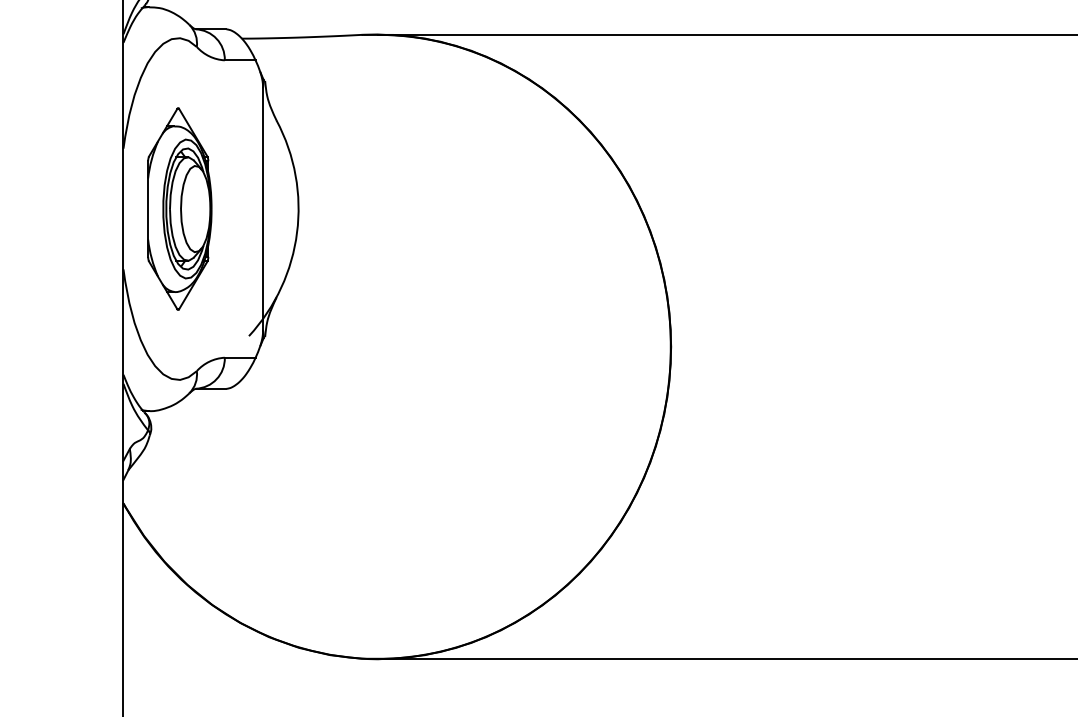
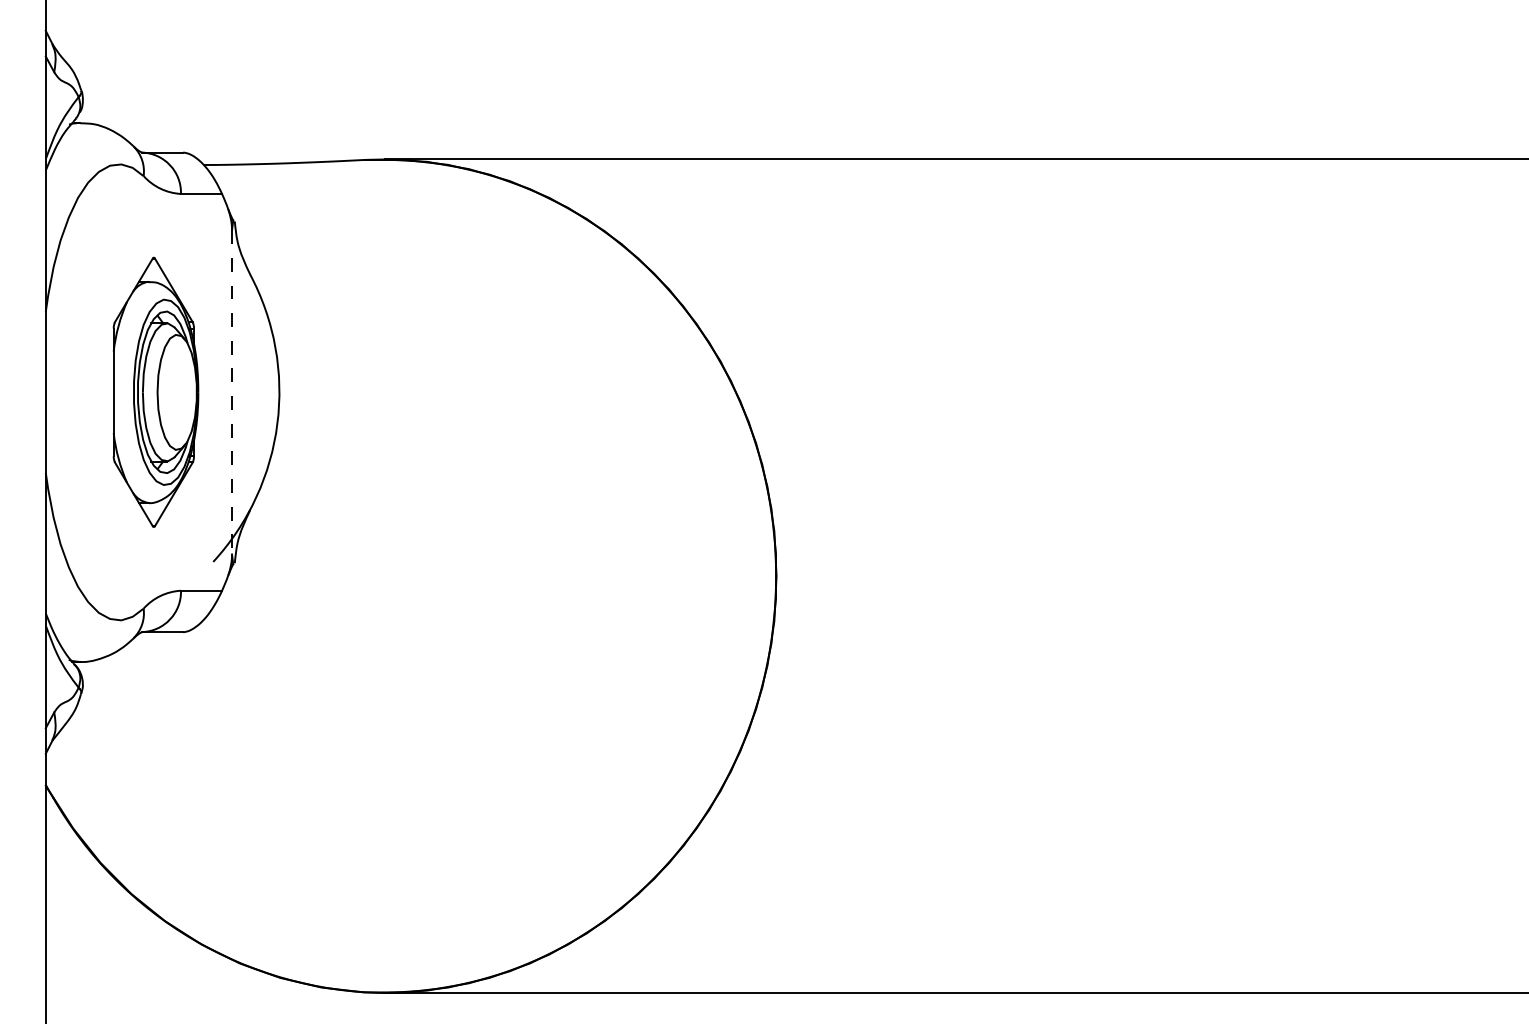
part: (179, 208) -> (155, 391), moved
line: (263, 209) -> (232, 392), solid -> dashed

